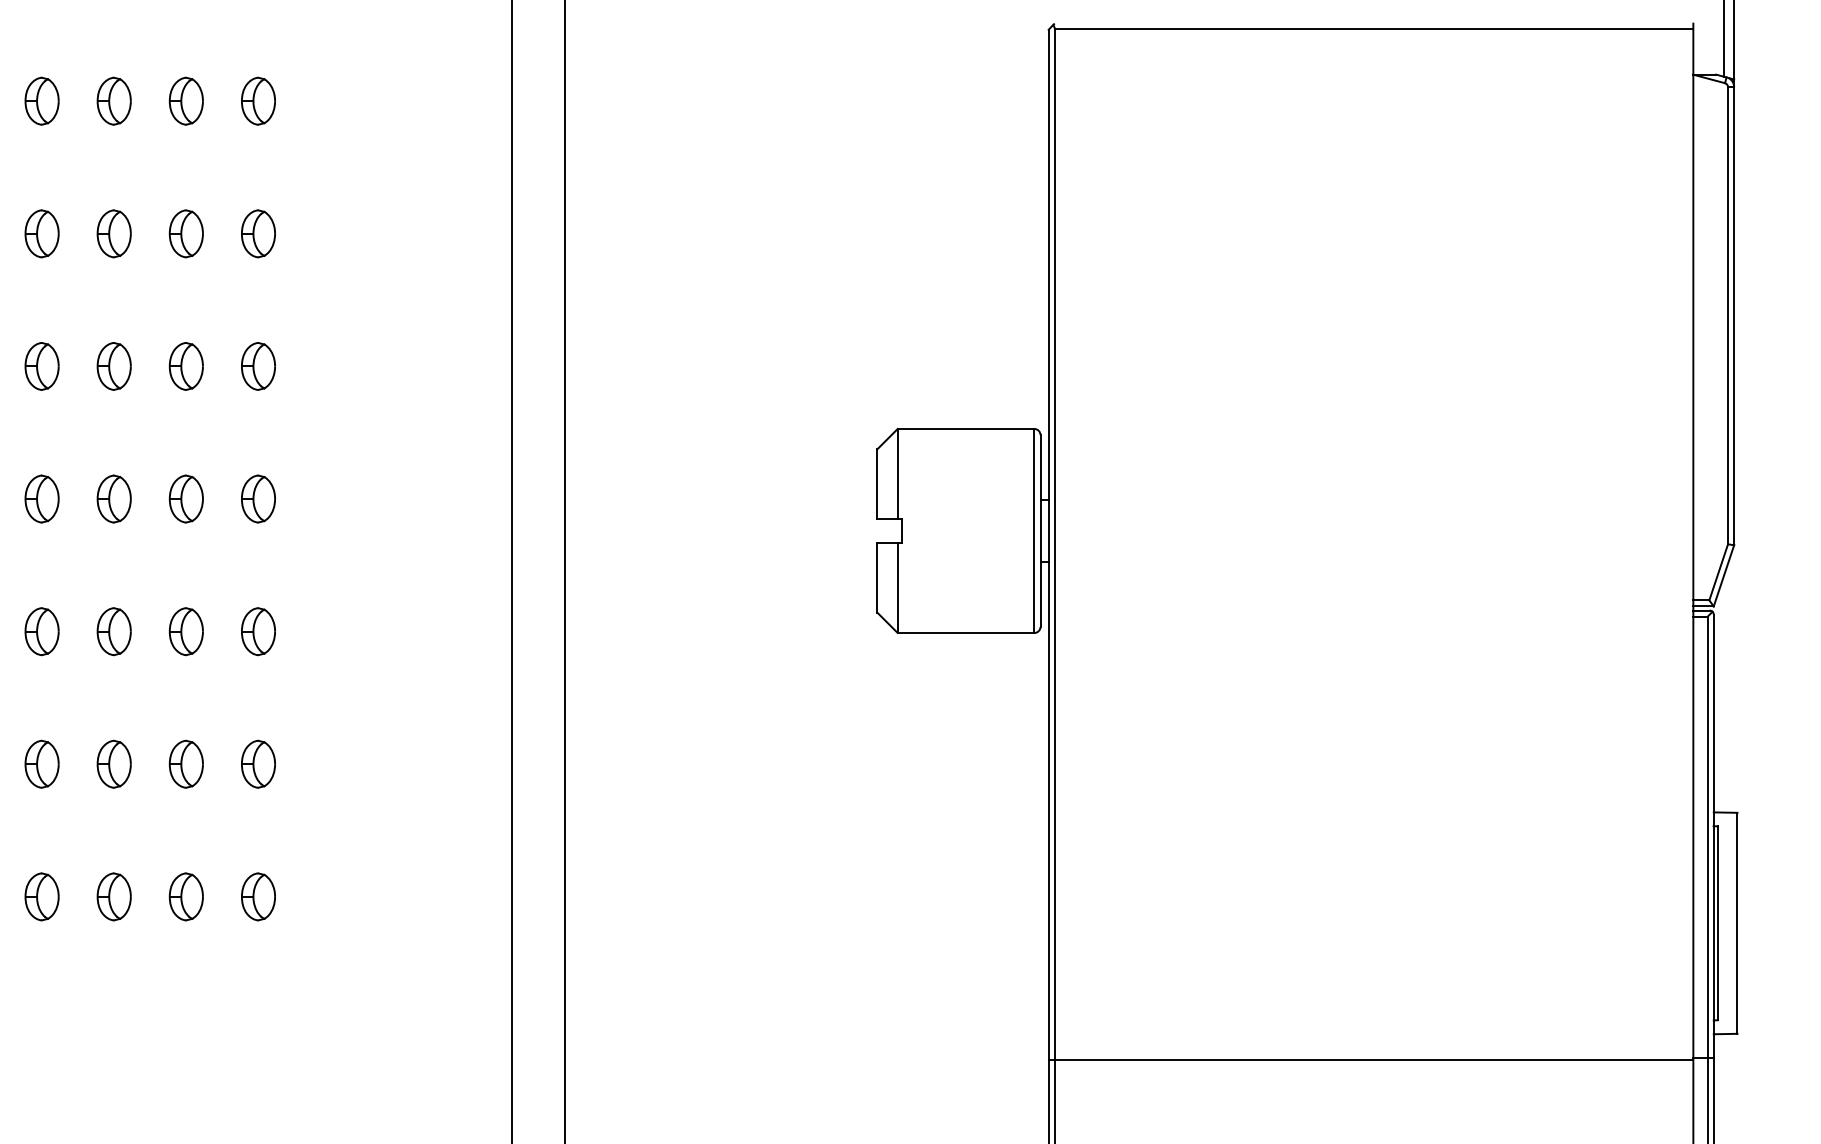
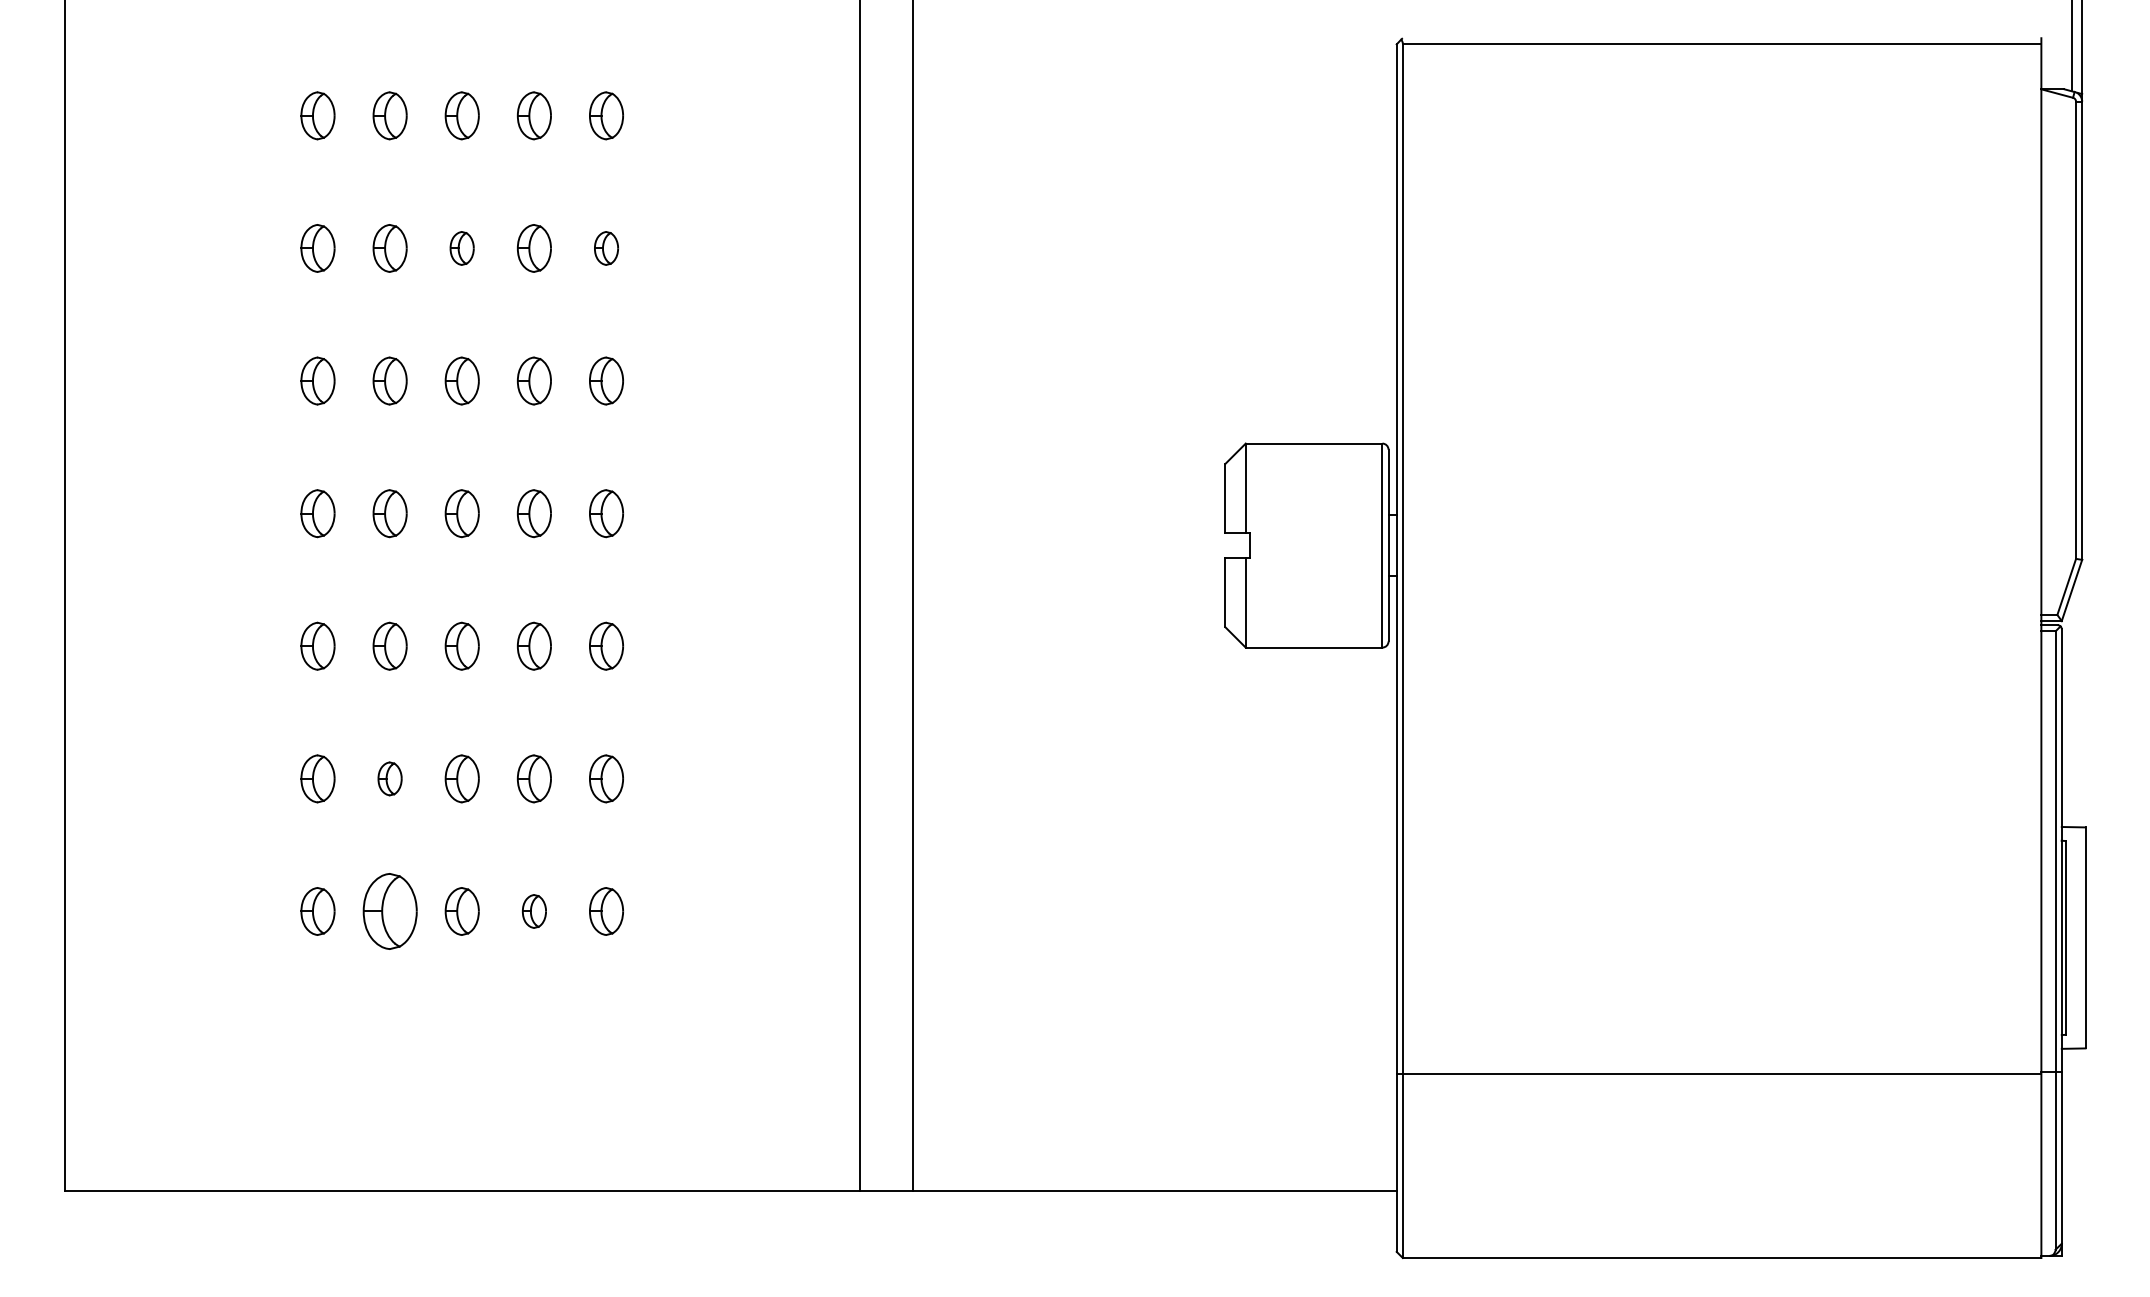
part: (113, 233) -> (461, 248), size x0.7
part: (258, 233) -> (606, 248), size x0.7
part: (41, 763) -> (389, 778), size x0.7
part: (41, 896) -> (389, 911), size x1.6
part: (186, 896) -> (534, 911), size x0.7

